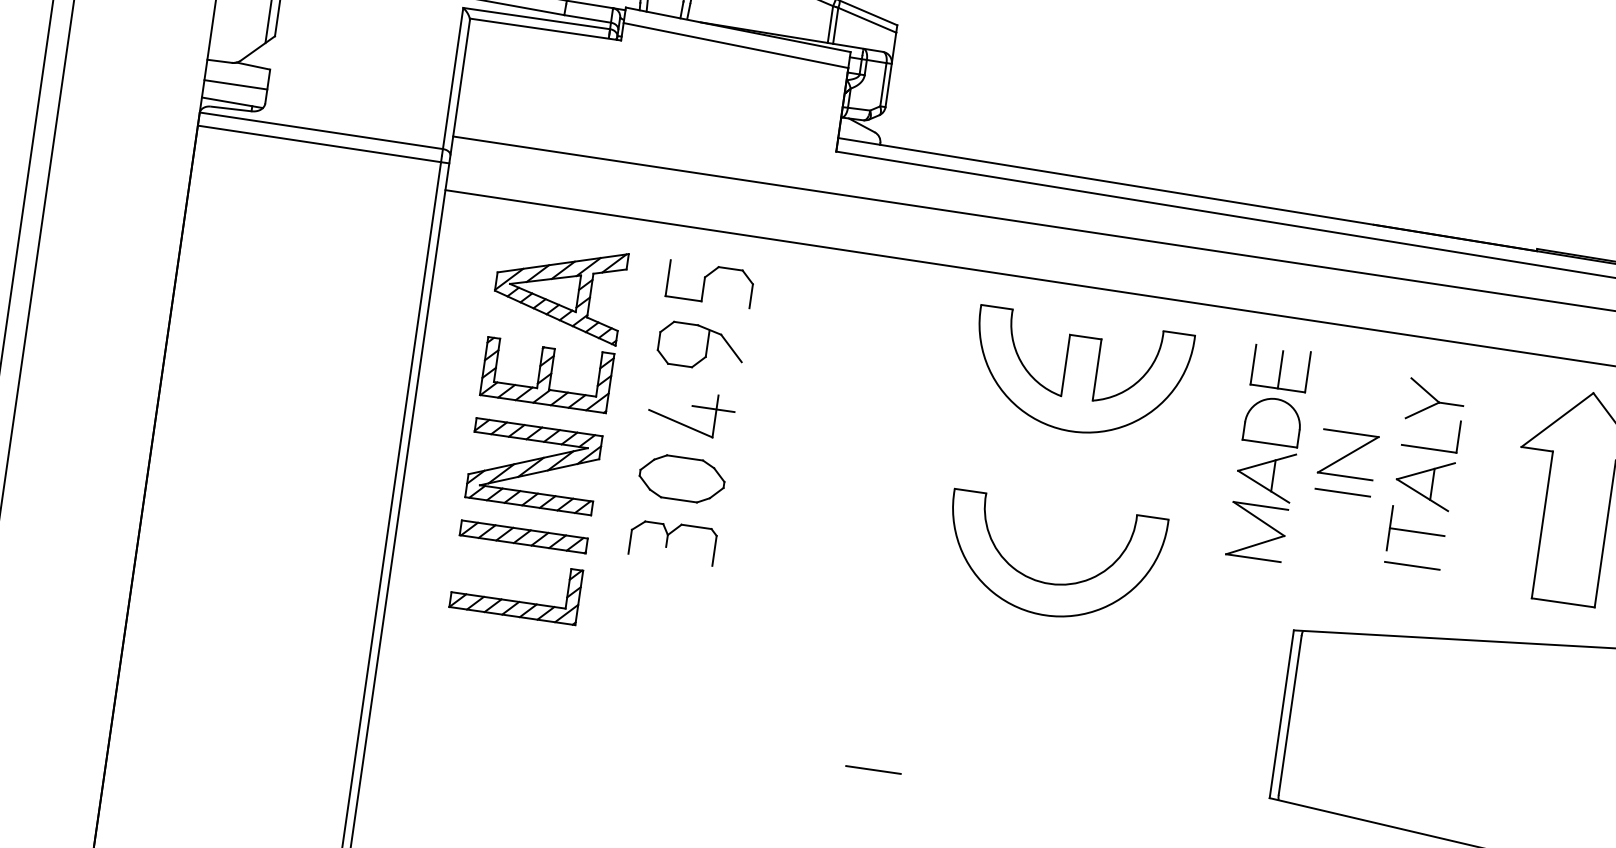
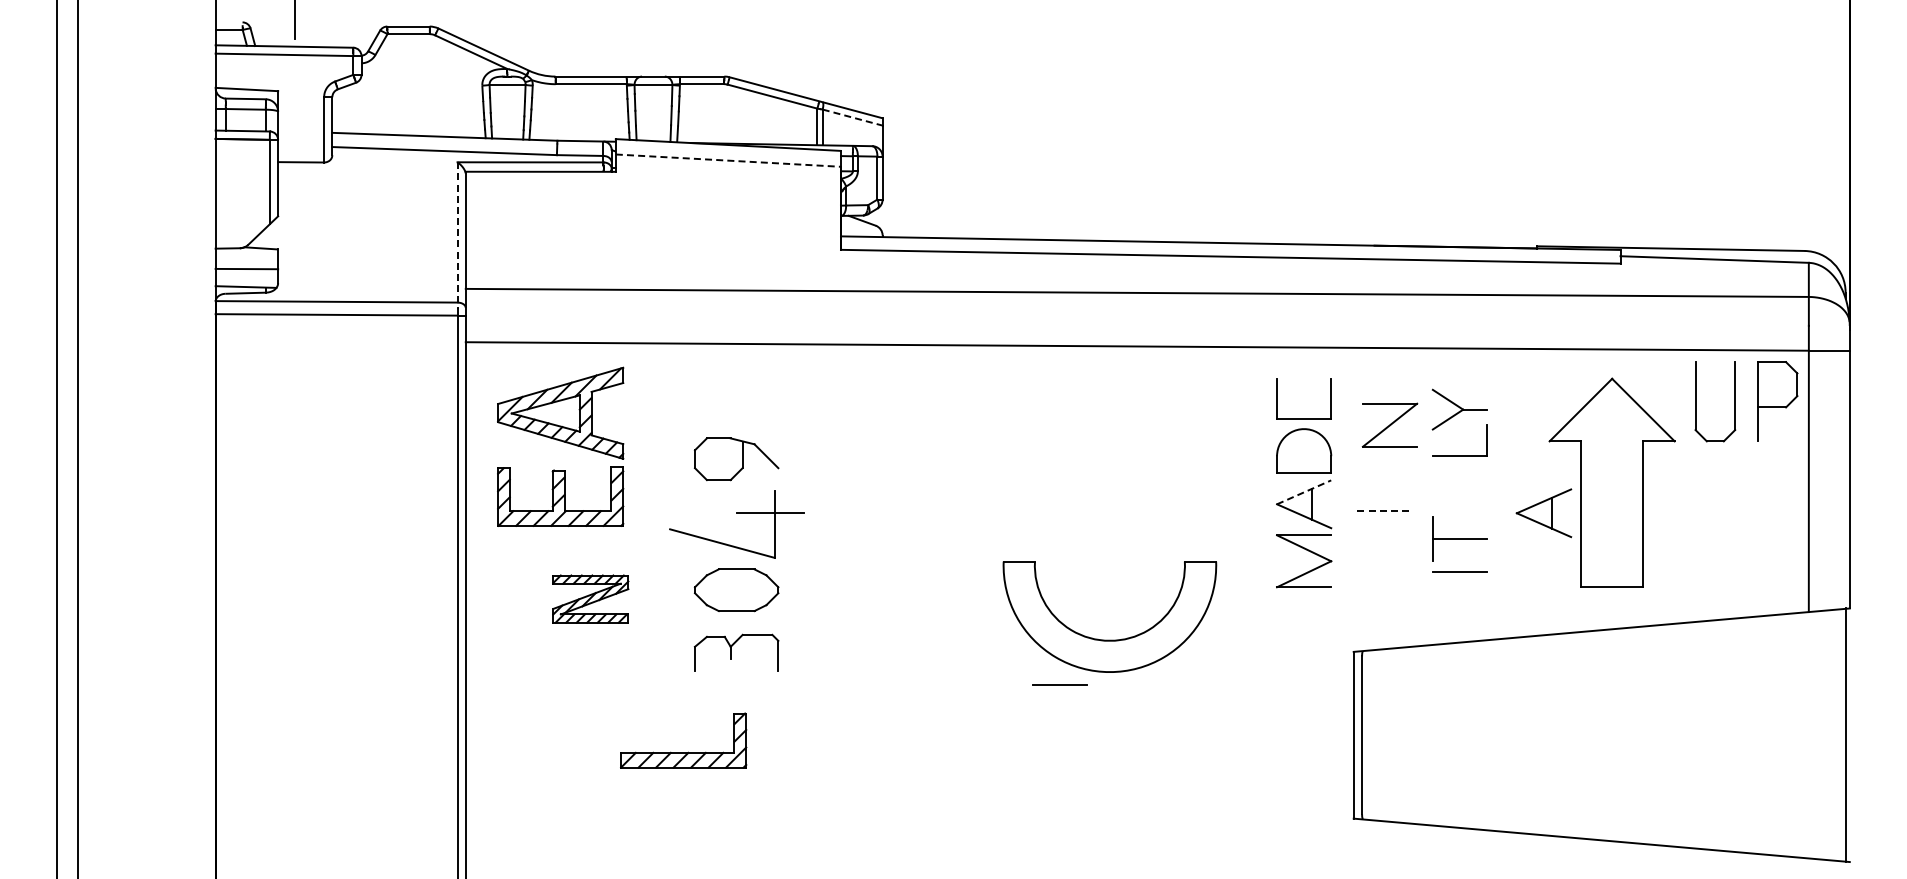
line: (868, 20) -> (853, 117), solid -> dashed
line: (736, 45) -> (728, 160), solid -> dashed
line: (452, 82) -> (457, 236), solid -> dashed
part: (709, 283) -> (736, 396), removed
part: (554, 324) -> (560, 446), moved
line: (1280, 369) -> (1304, 399), removed
part: (1079, 376) -> (1109, 434), removed
part: (691, 412) -> (736, 524), size x1.6
part: (1347, 453) -> (1389, 424), moved
line: (1267, 462) -> (1304, 492), solid -> dashed
part: (533, 466) -> (590, 598), size x0.6
part: (1423, 483) -> (1543, 513), moved
line: (1342, 492) -> (1381, 510), solid -> dashed
part: (523, 536) -> (590, 668), removed
part: (514, 600) -> (683, 752), moved
line: (873, 769) -> (1059, 684), moved

